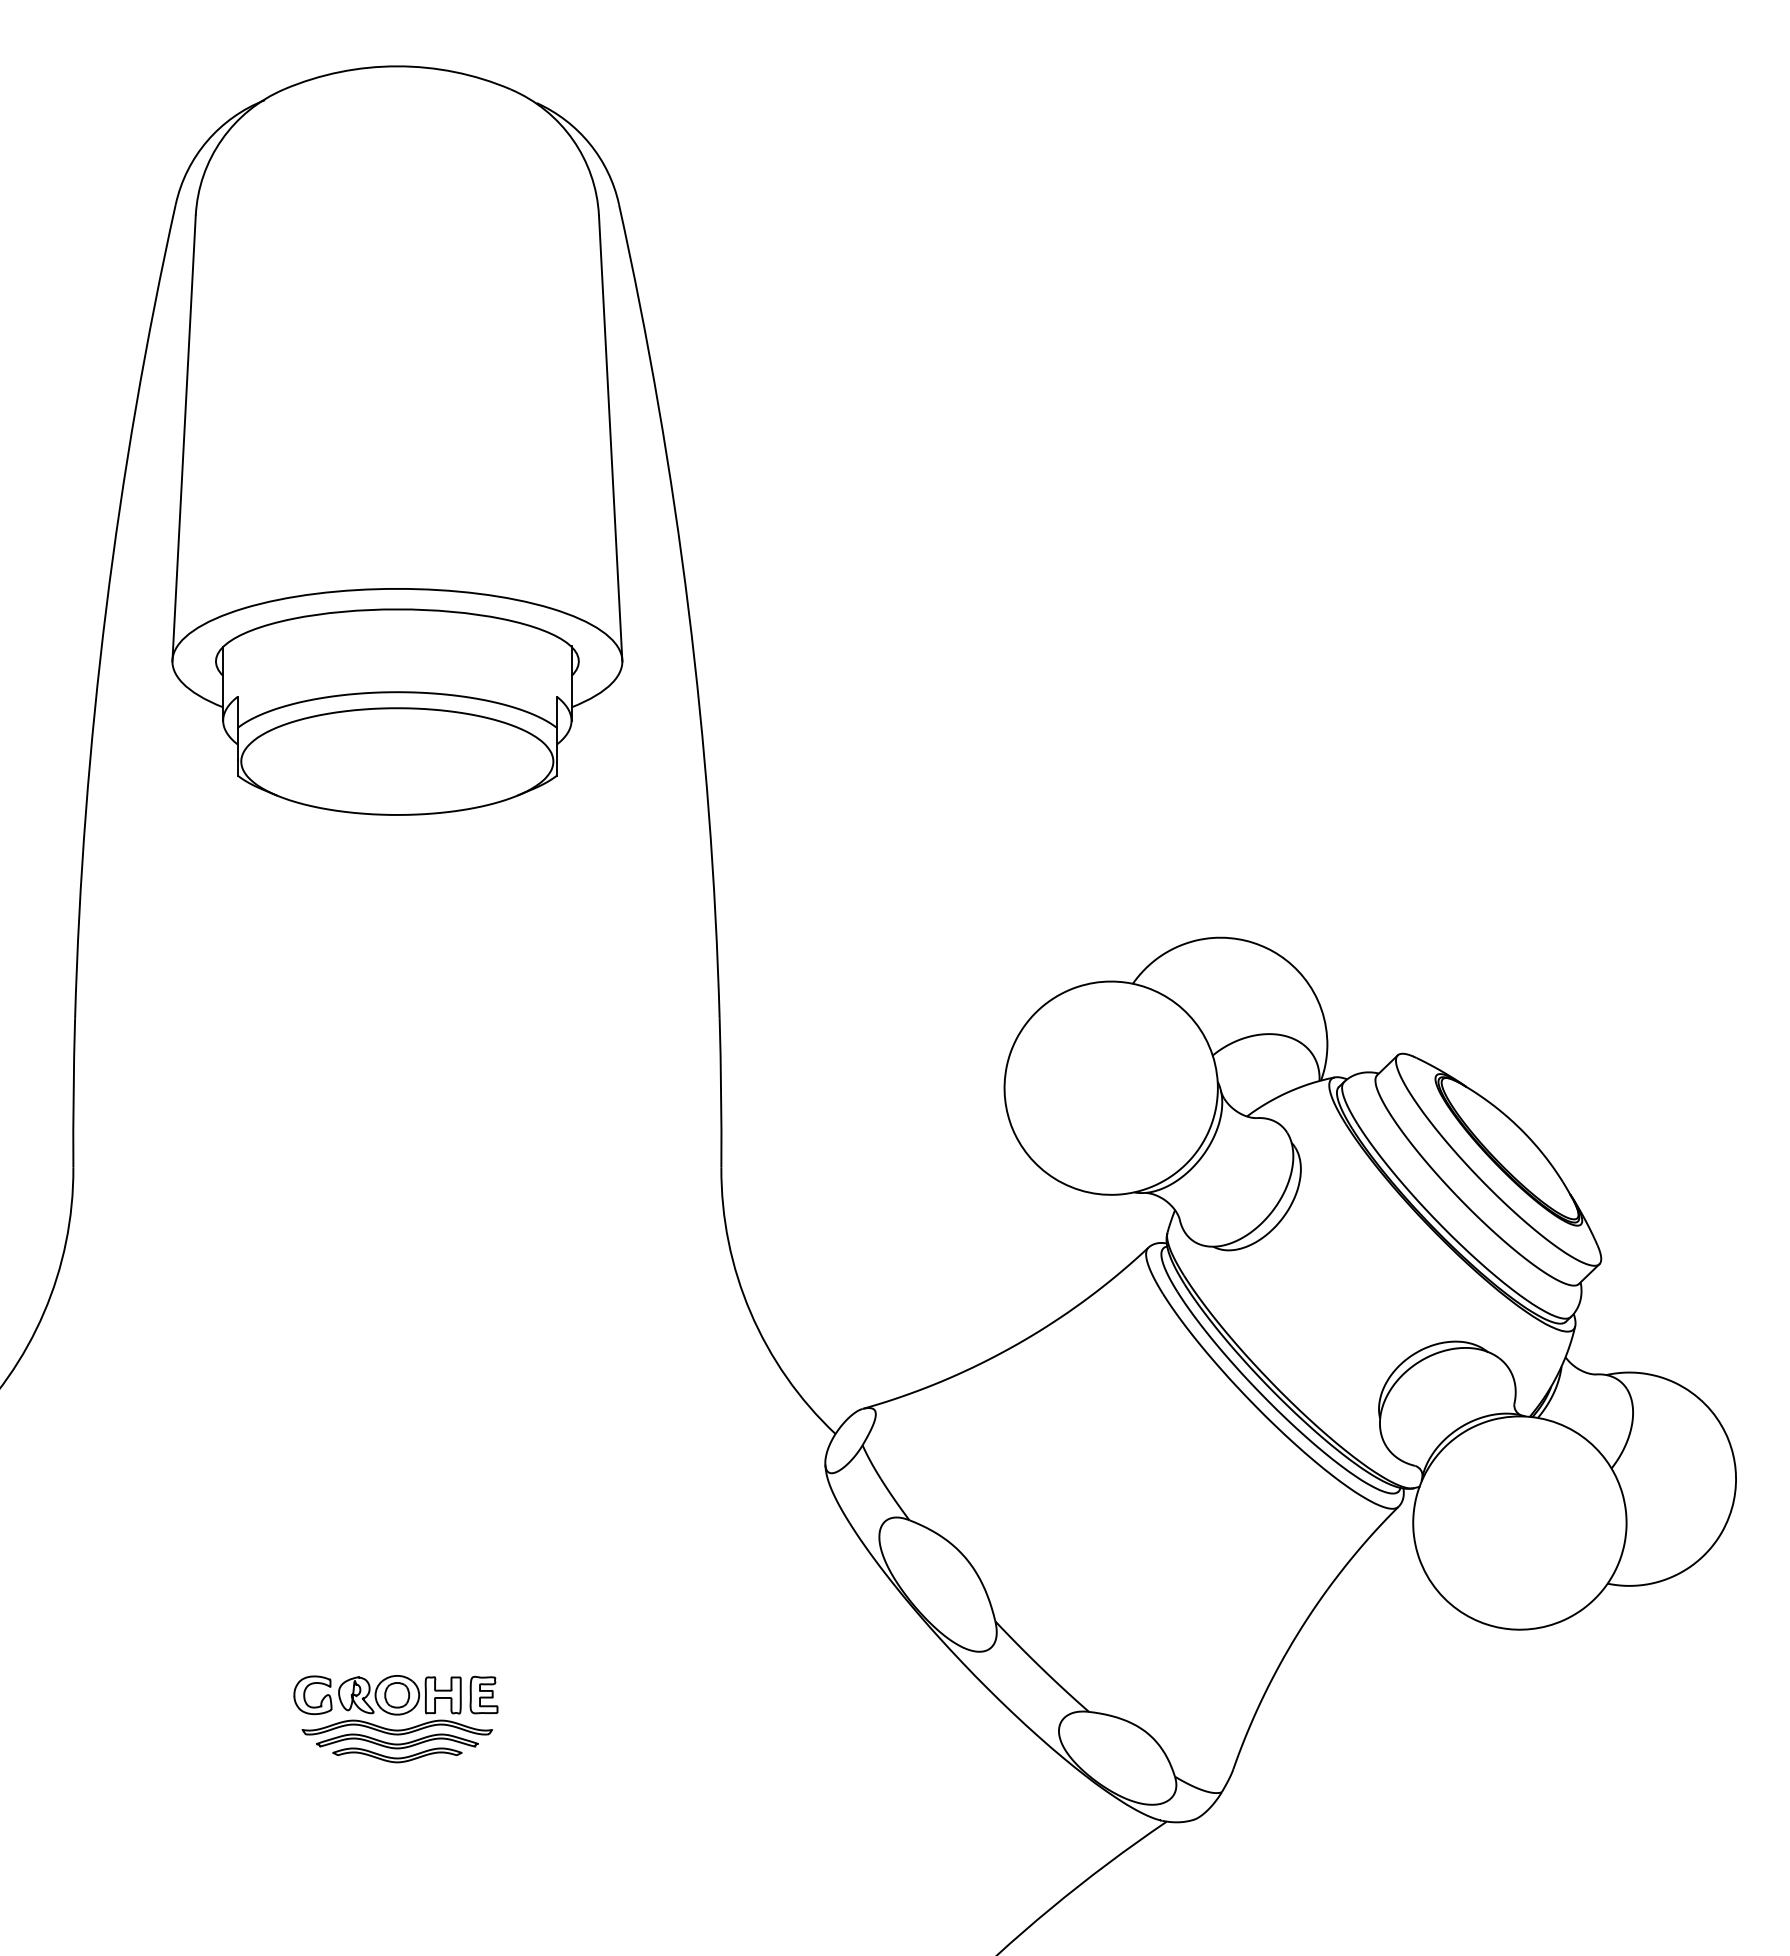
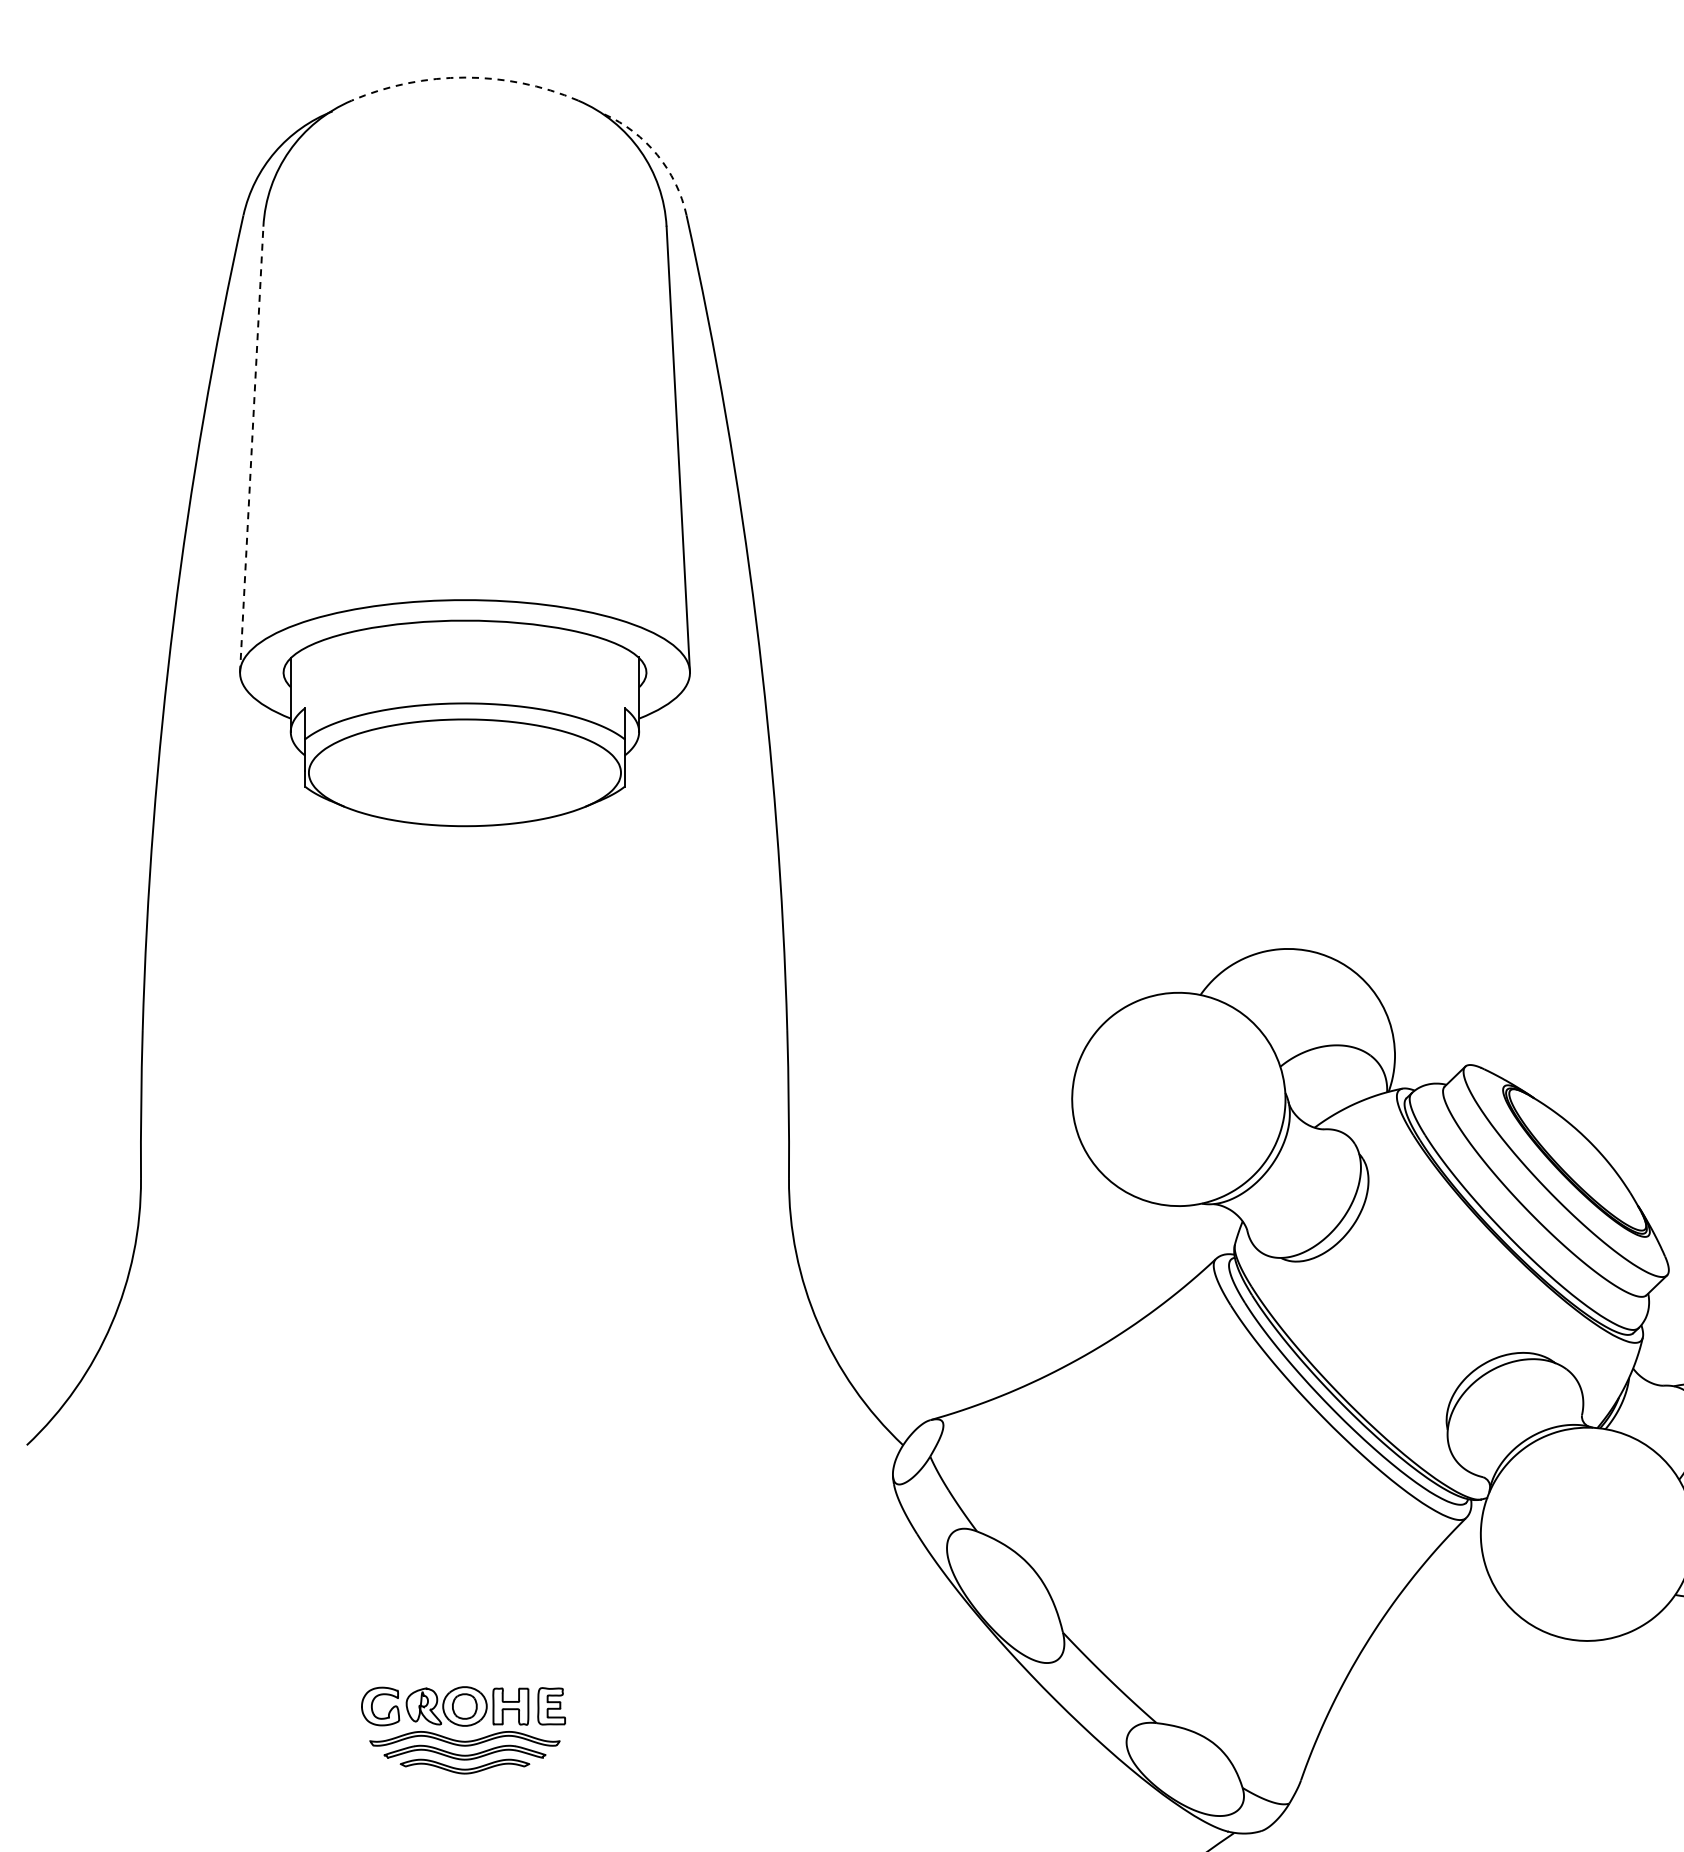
arc: (397, 66) -> (465, 77), solid -> dashed
arc: (589, 143) -> (657, 154), solid -> dashed
line: (184, 437) -> (252, 448), solid -> dashed

